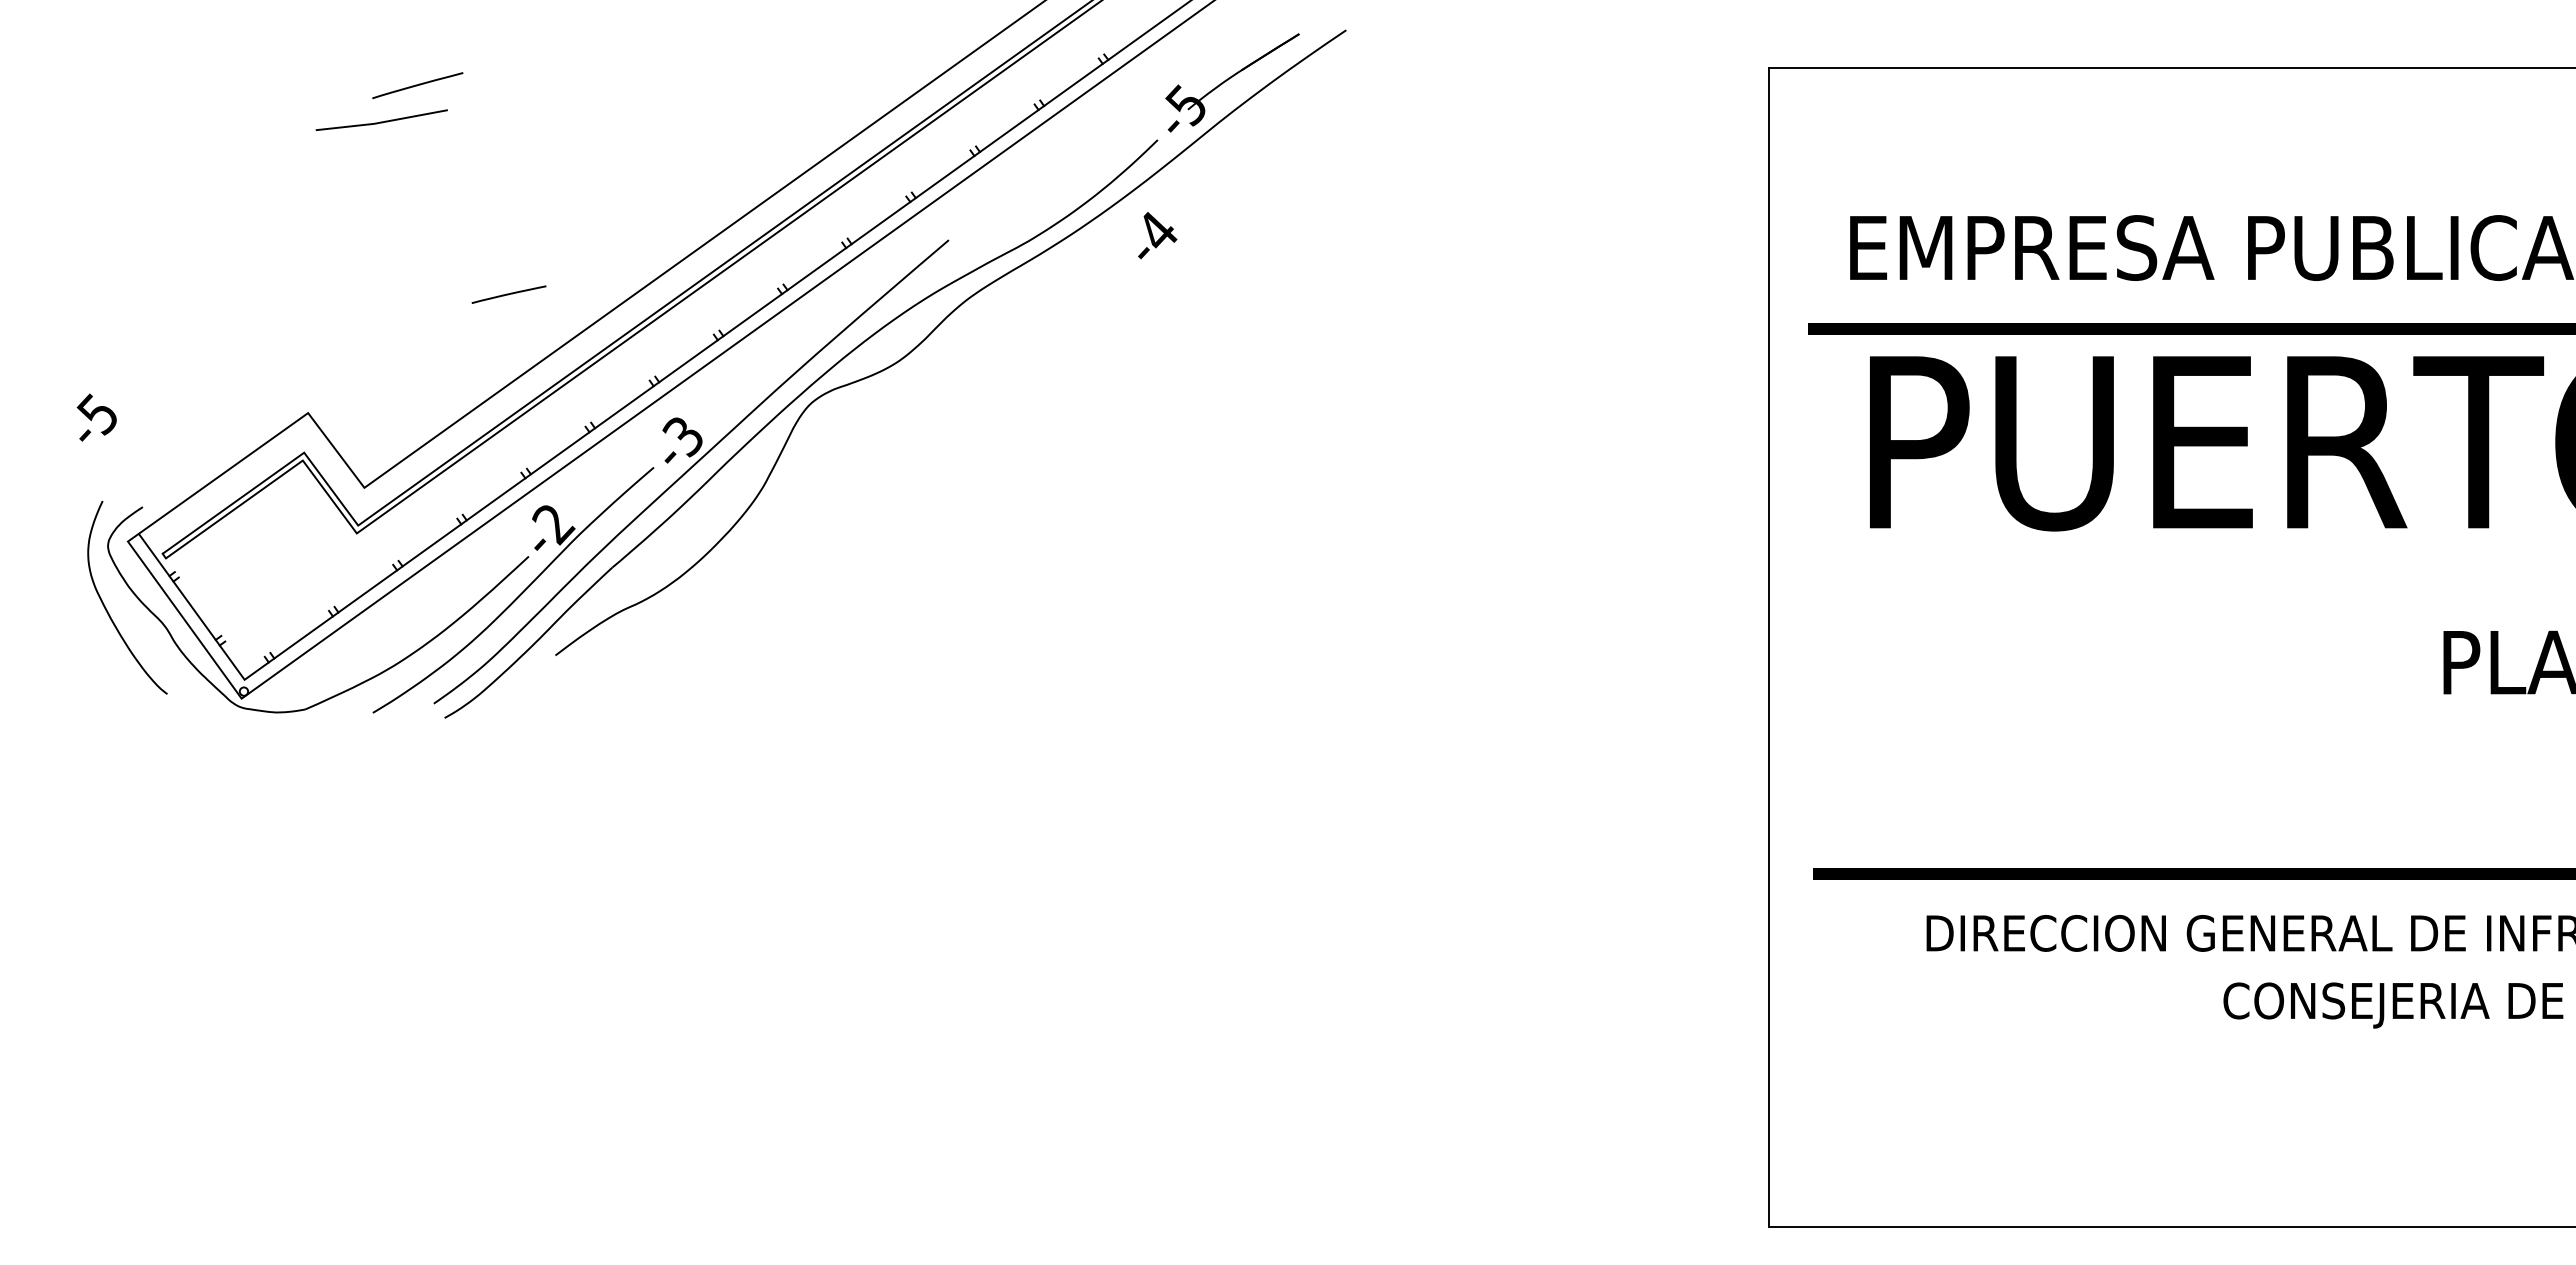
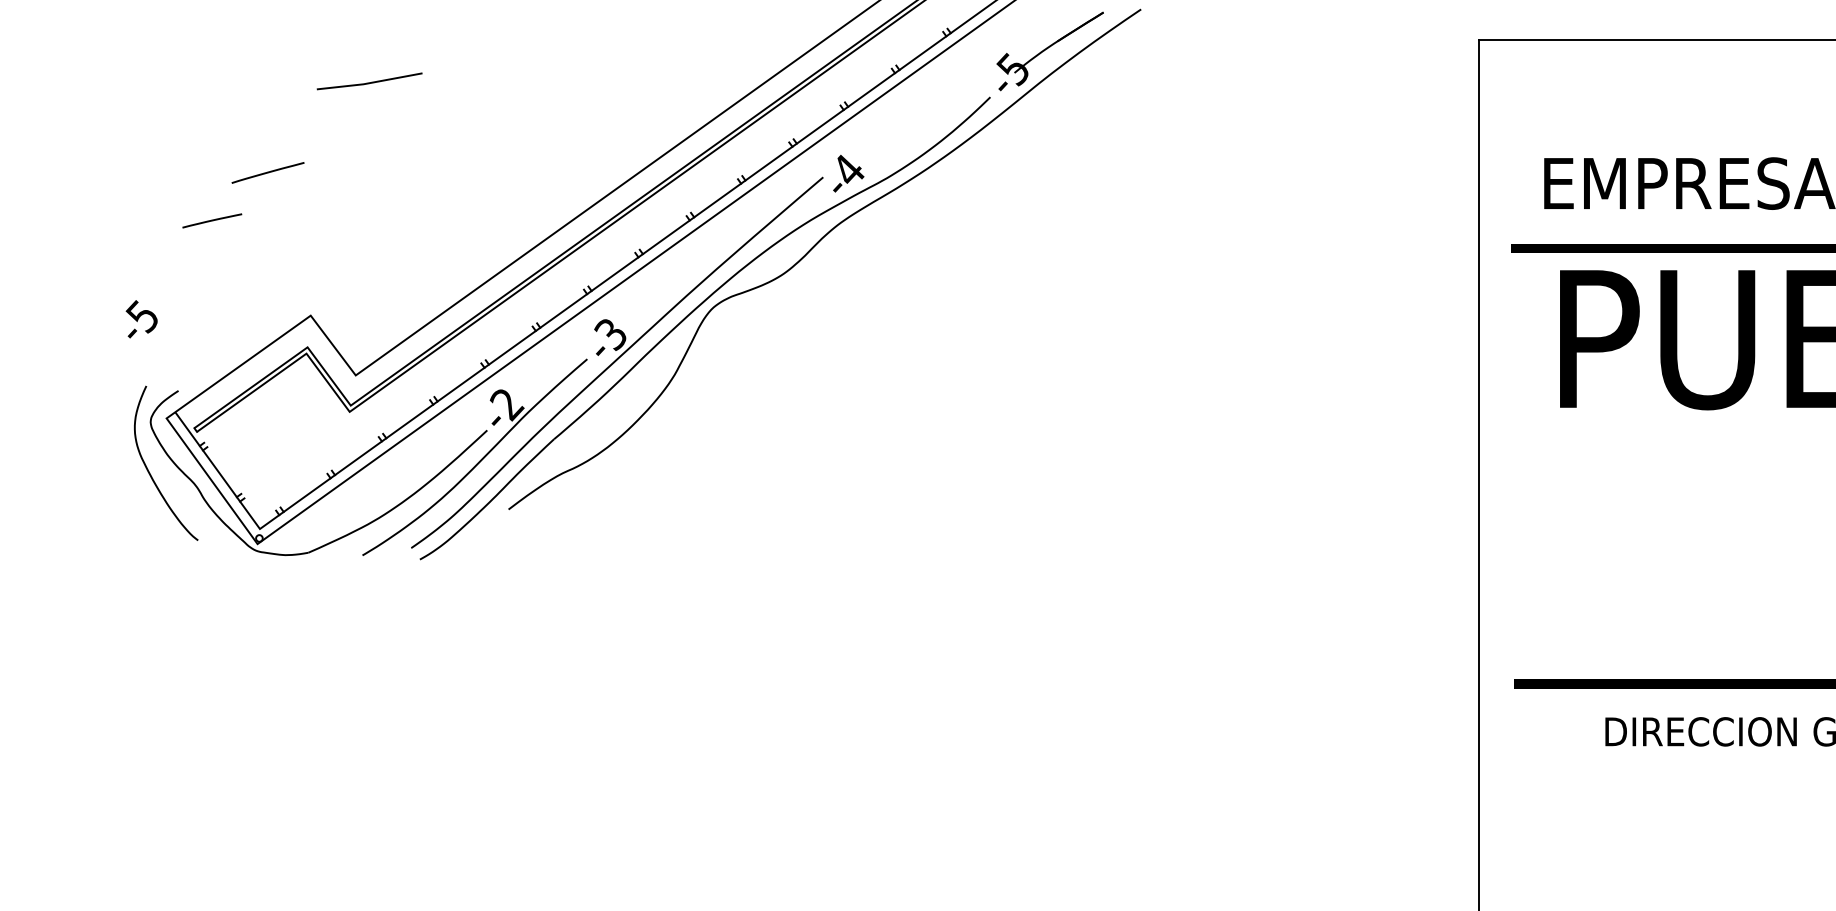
line: (417, 85) -> (267, 172), moved
text: (1157, 235) -> (848, 173), moved
line: (508, 294) -> (211, 220), moved

